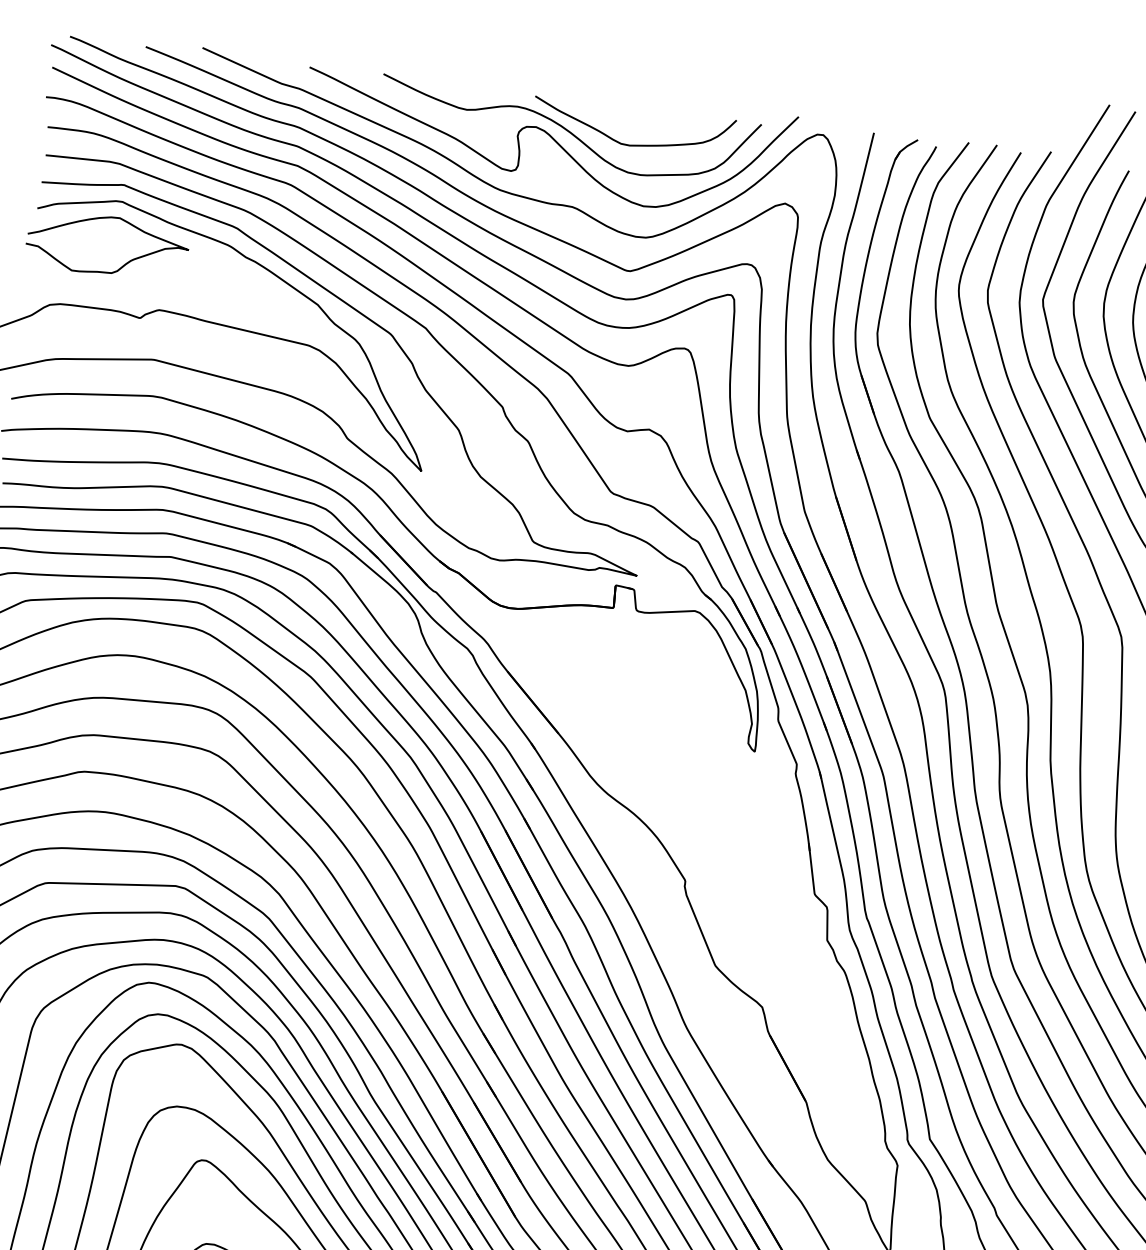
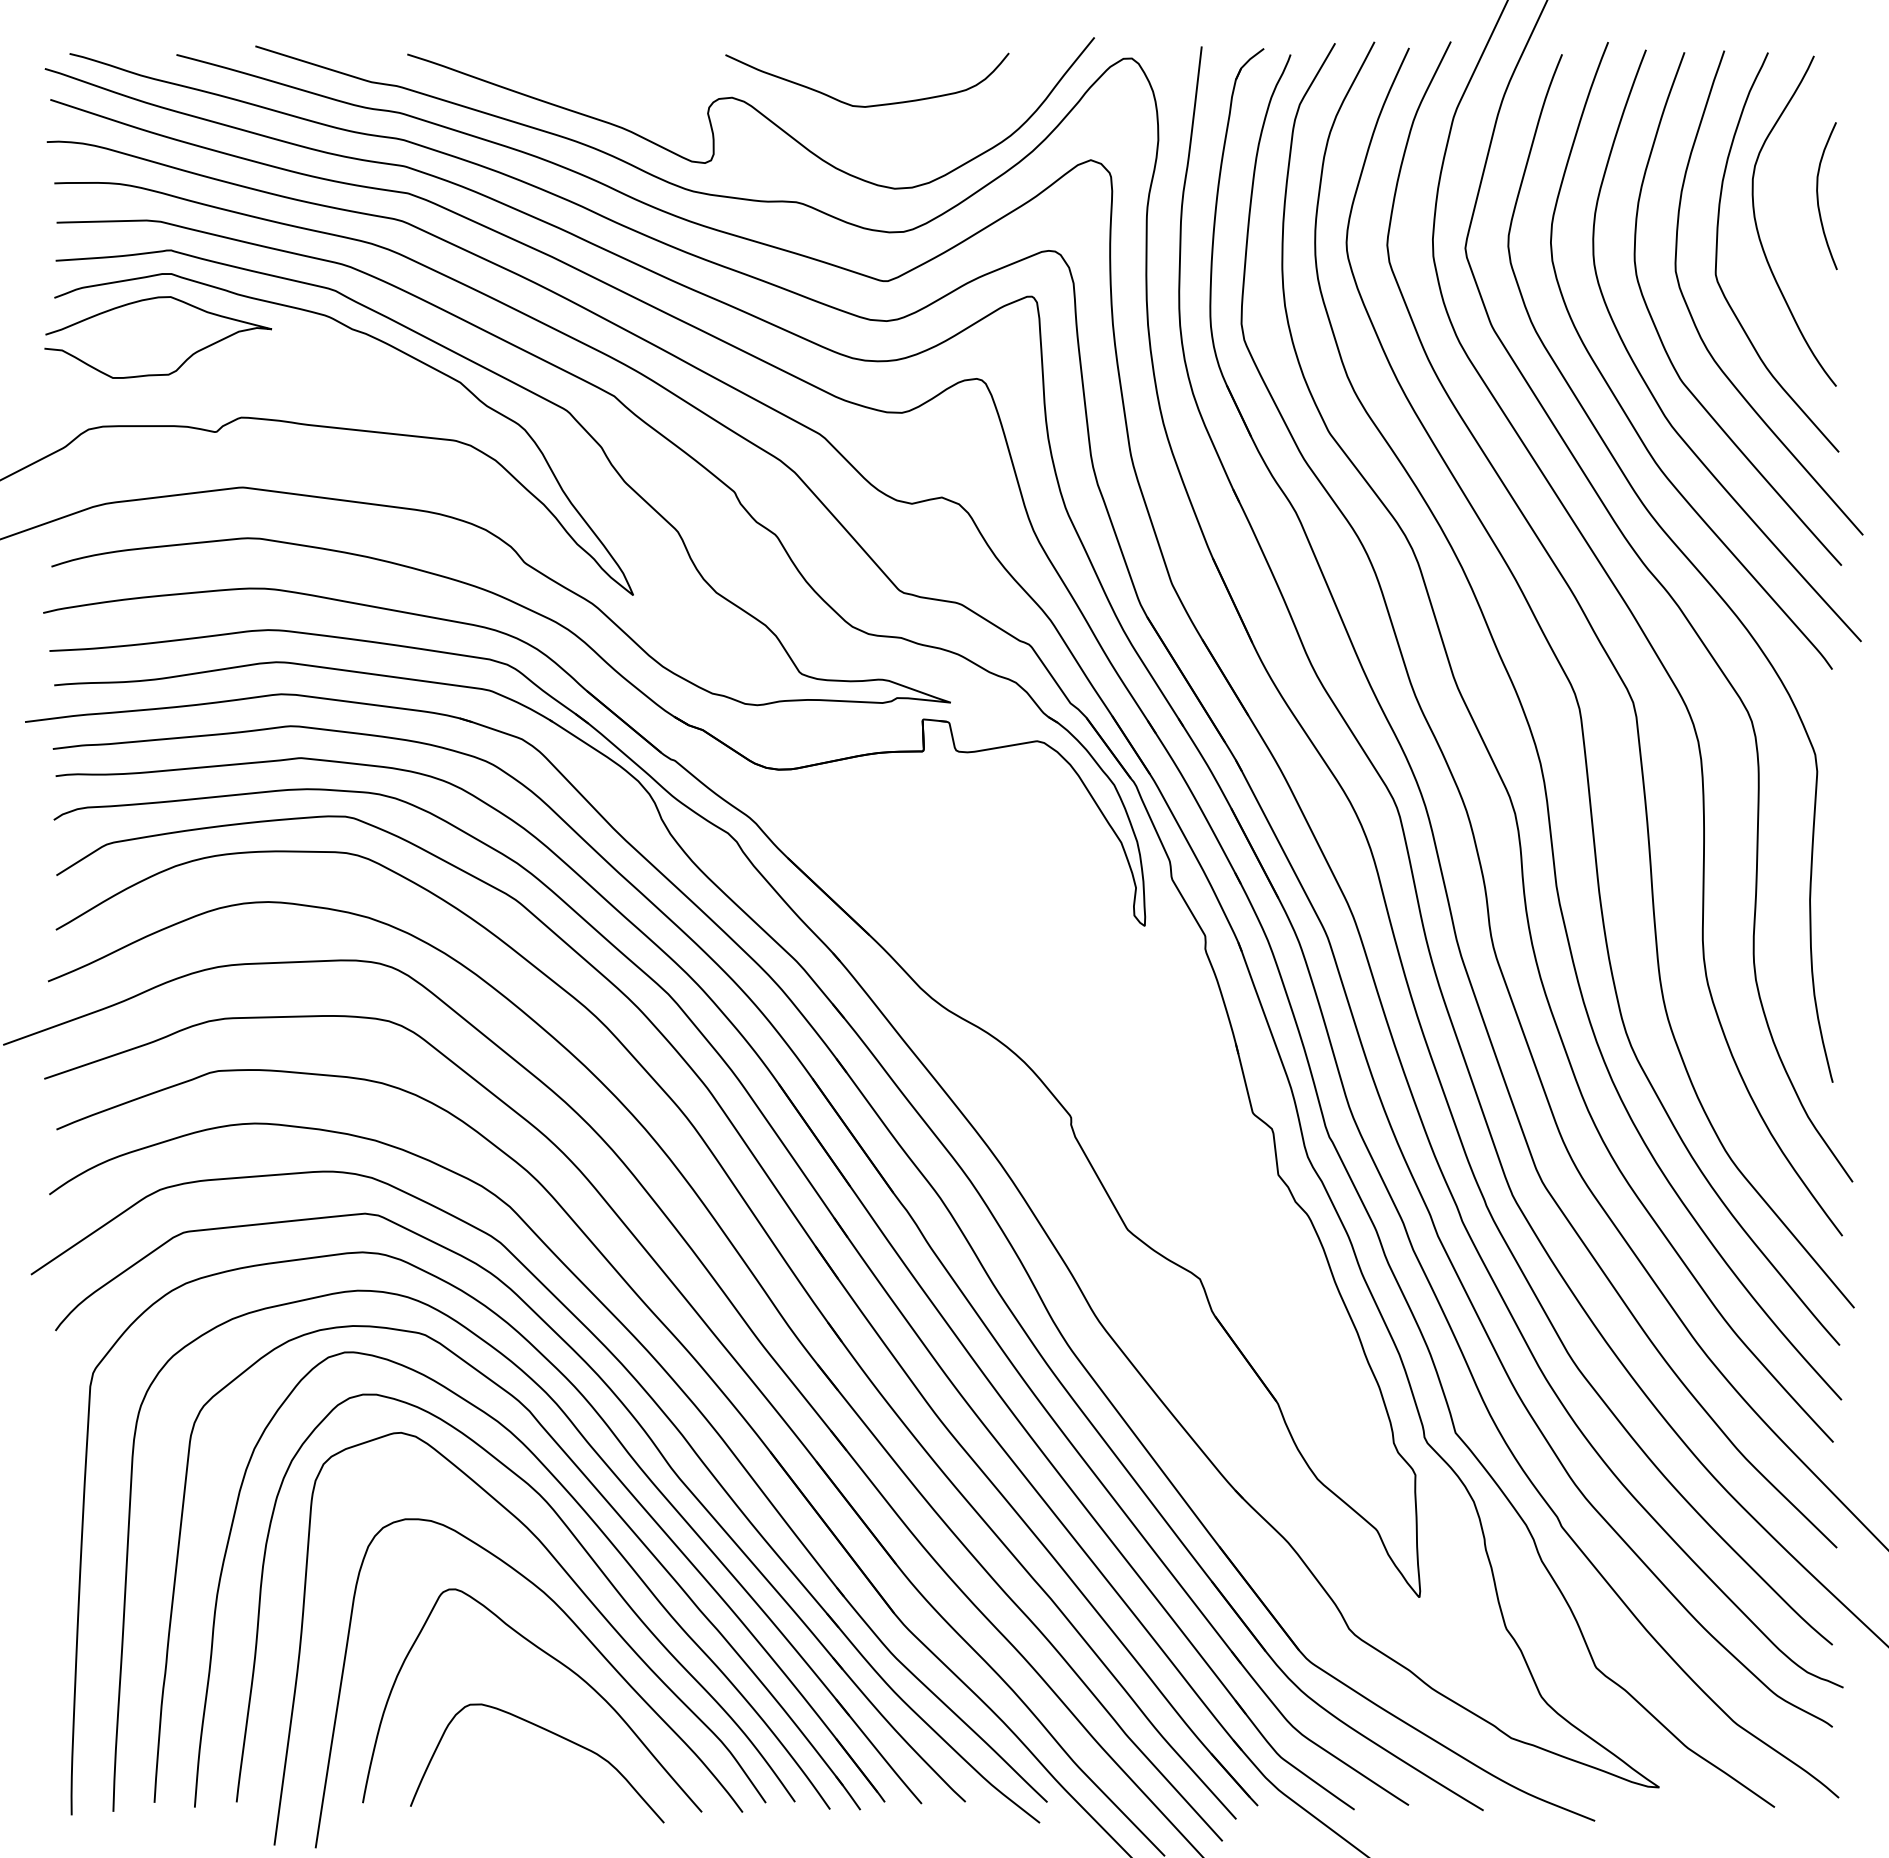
curve: (568, 131) -> (777, 98), removed

